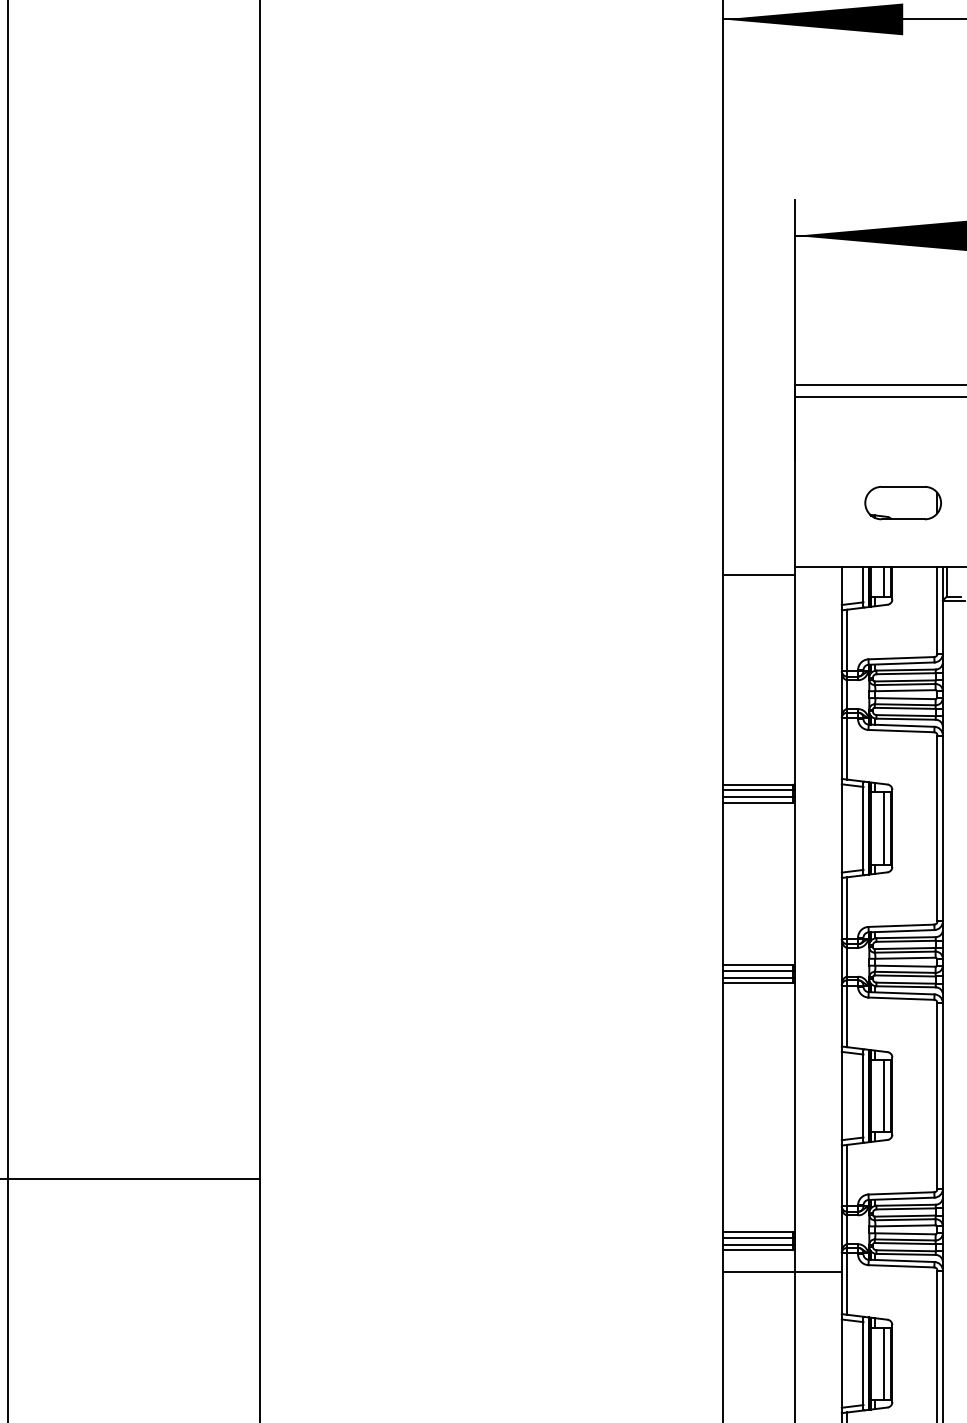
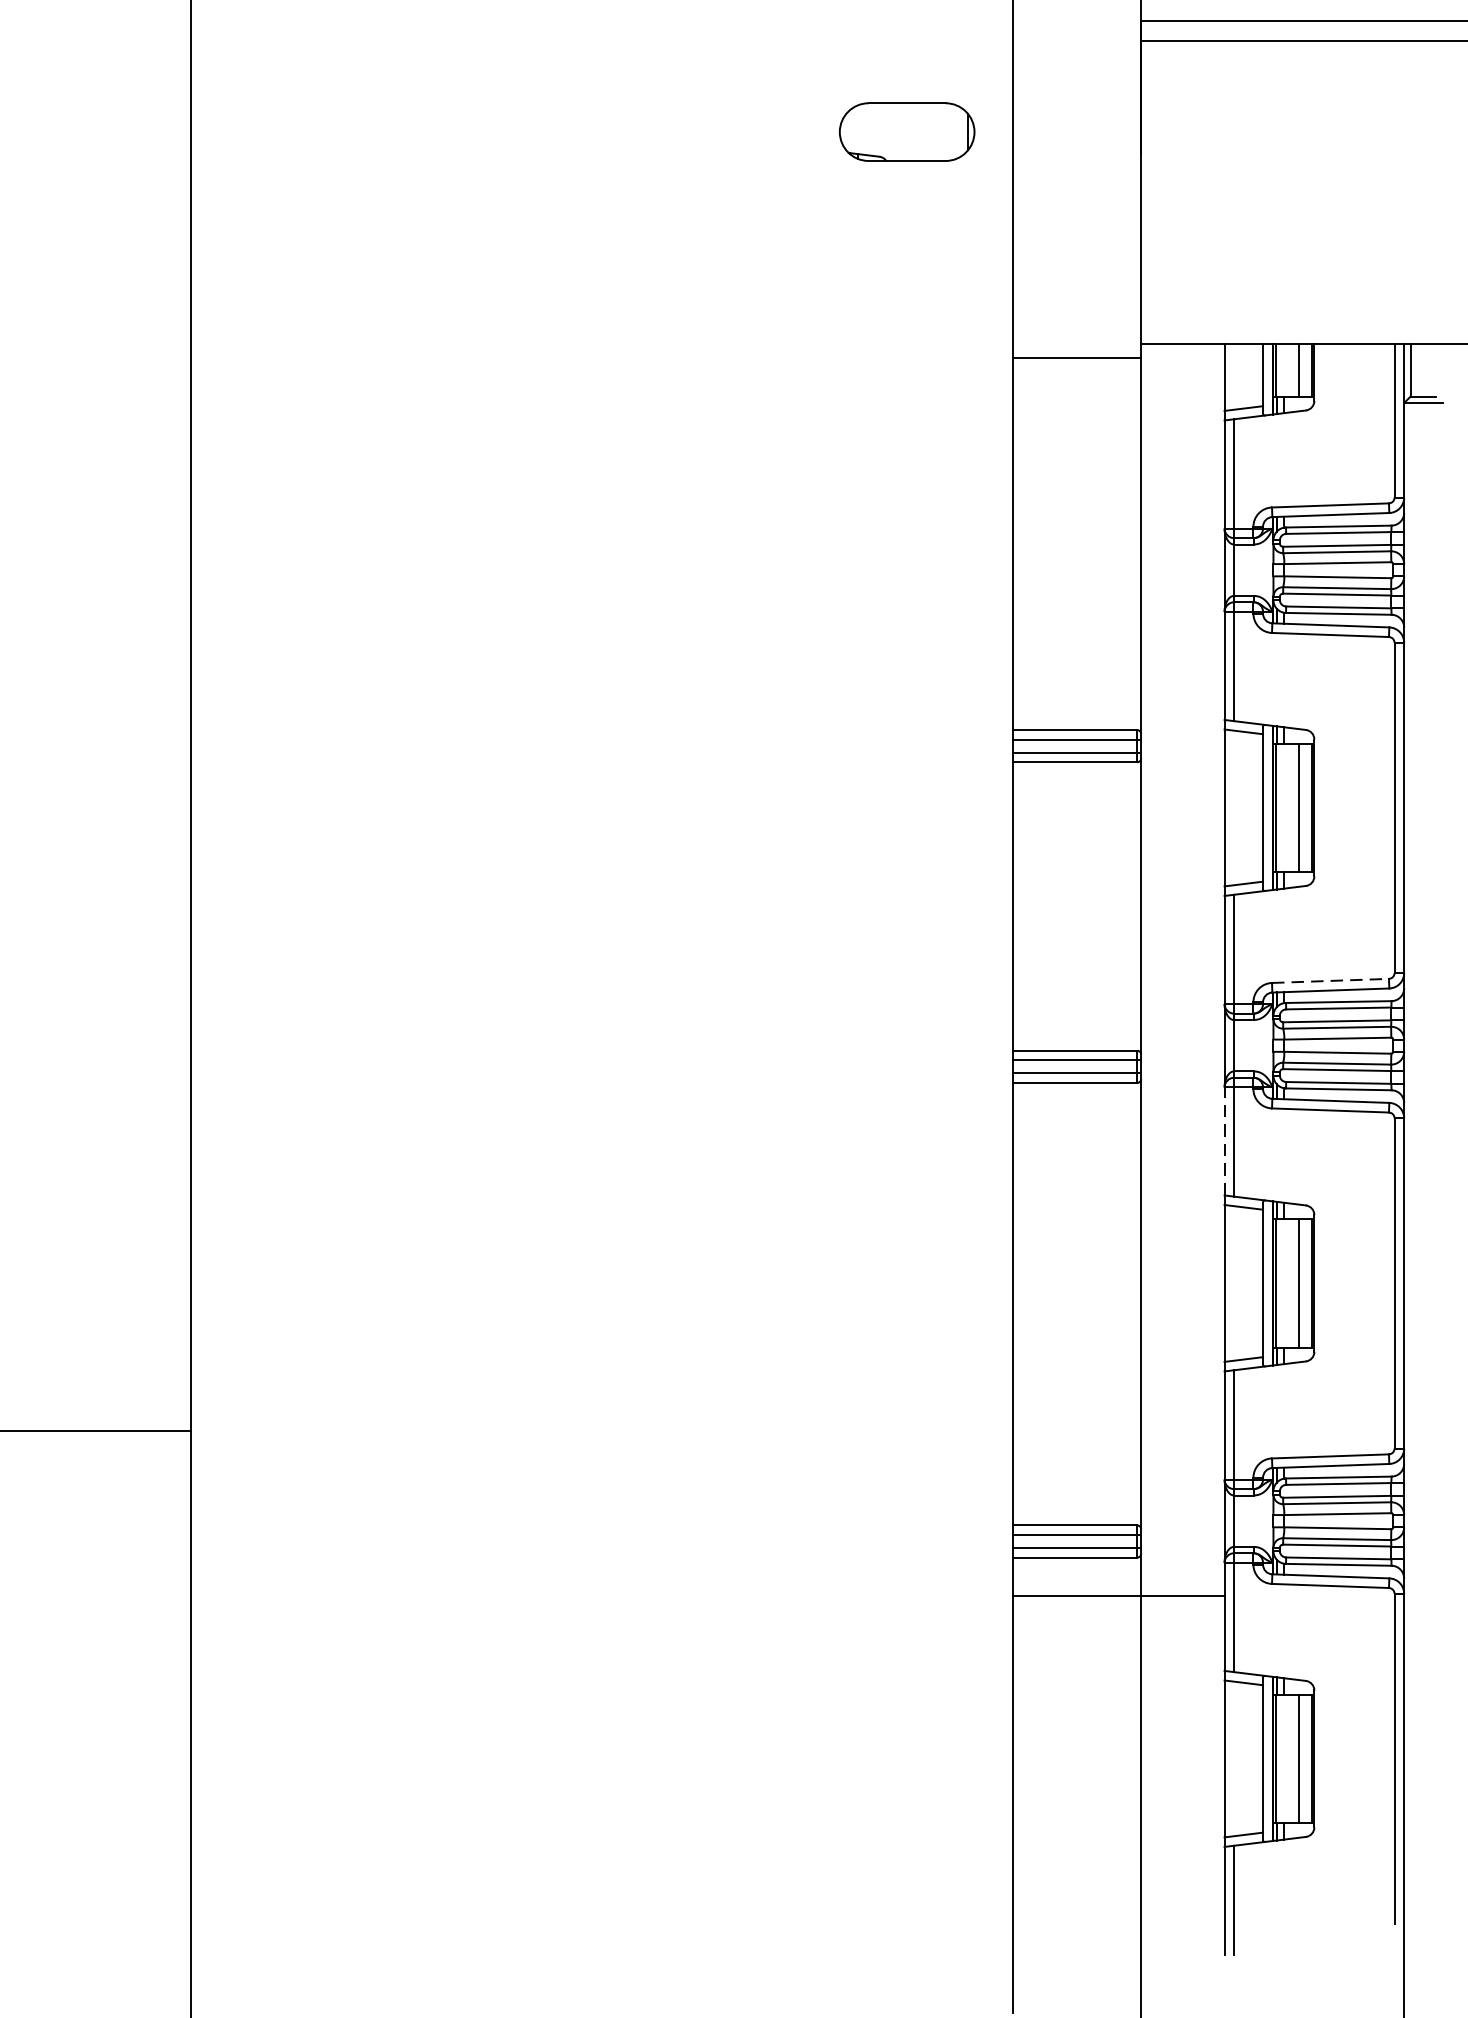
part: (902, 503) -> (905, 132), moved
line: (901, 925) -> (1330, 980), solid -> dashed
line: (841, 1015) -> (1223, 1140), solid -> dashed

